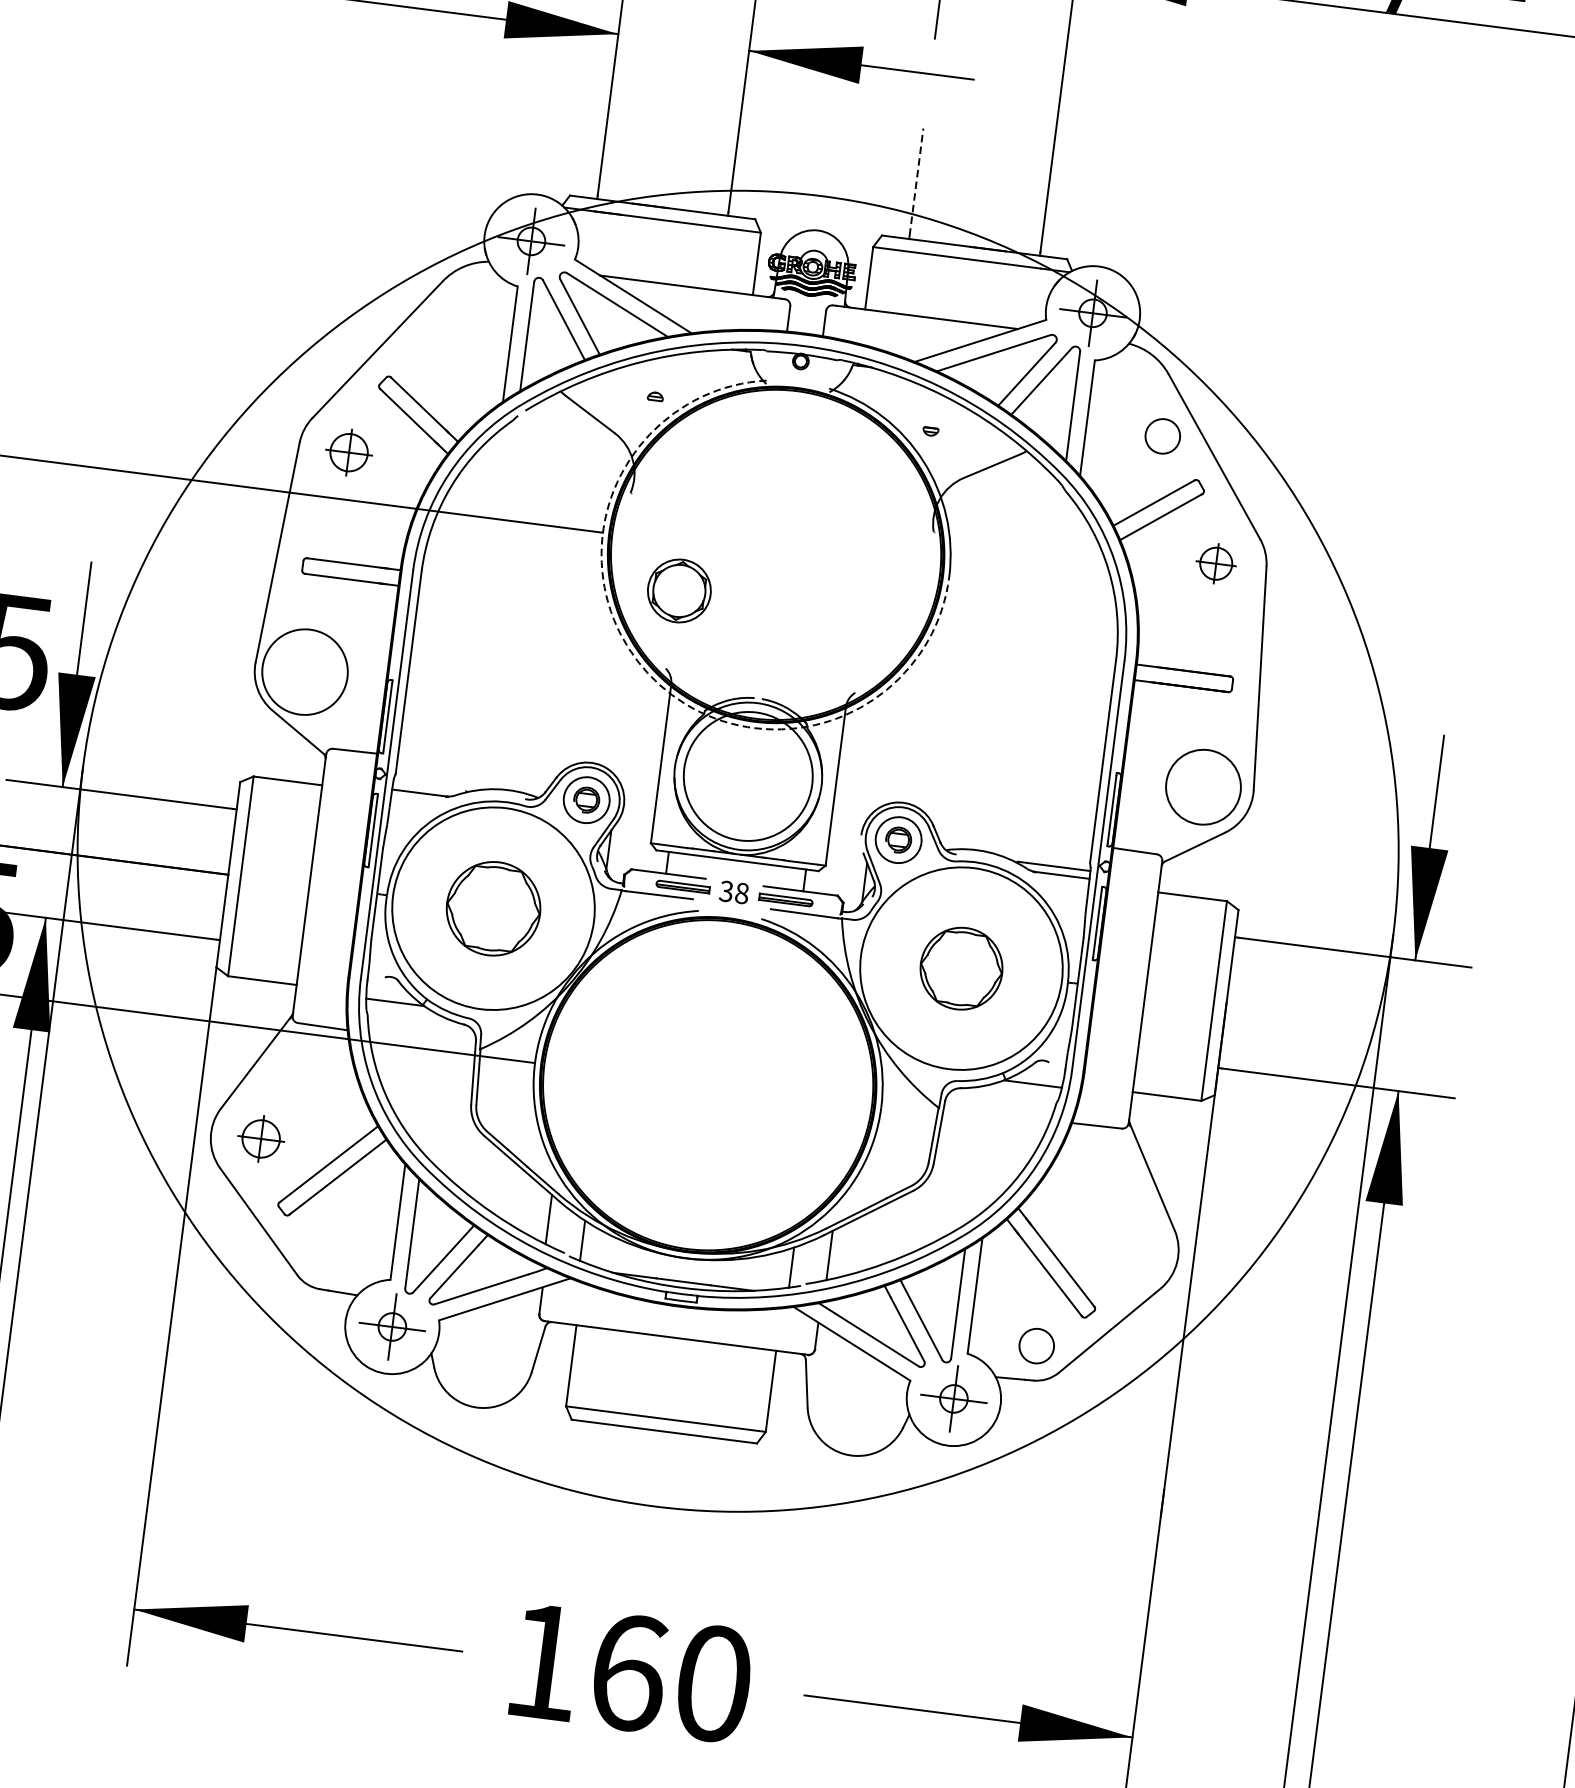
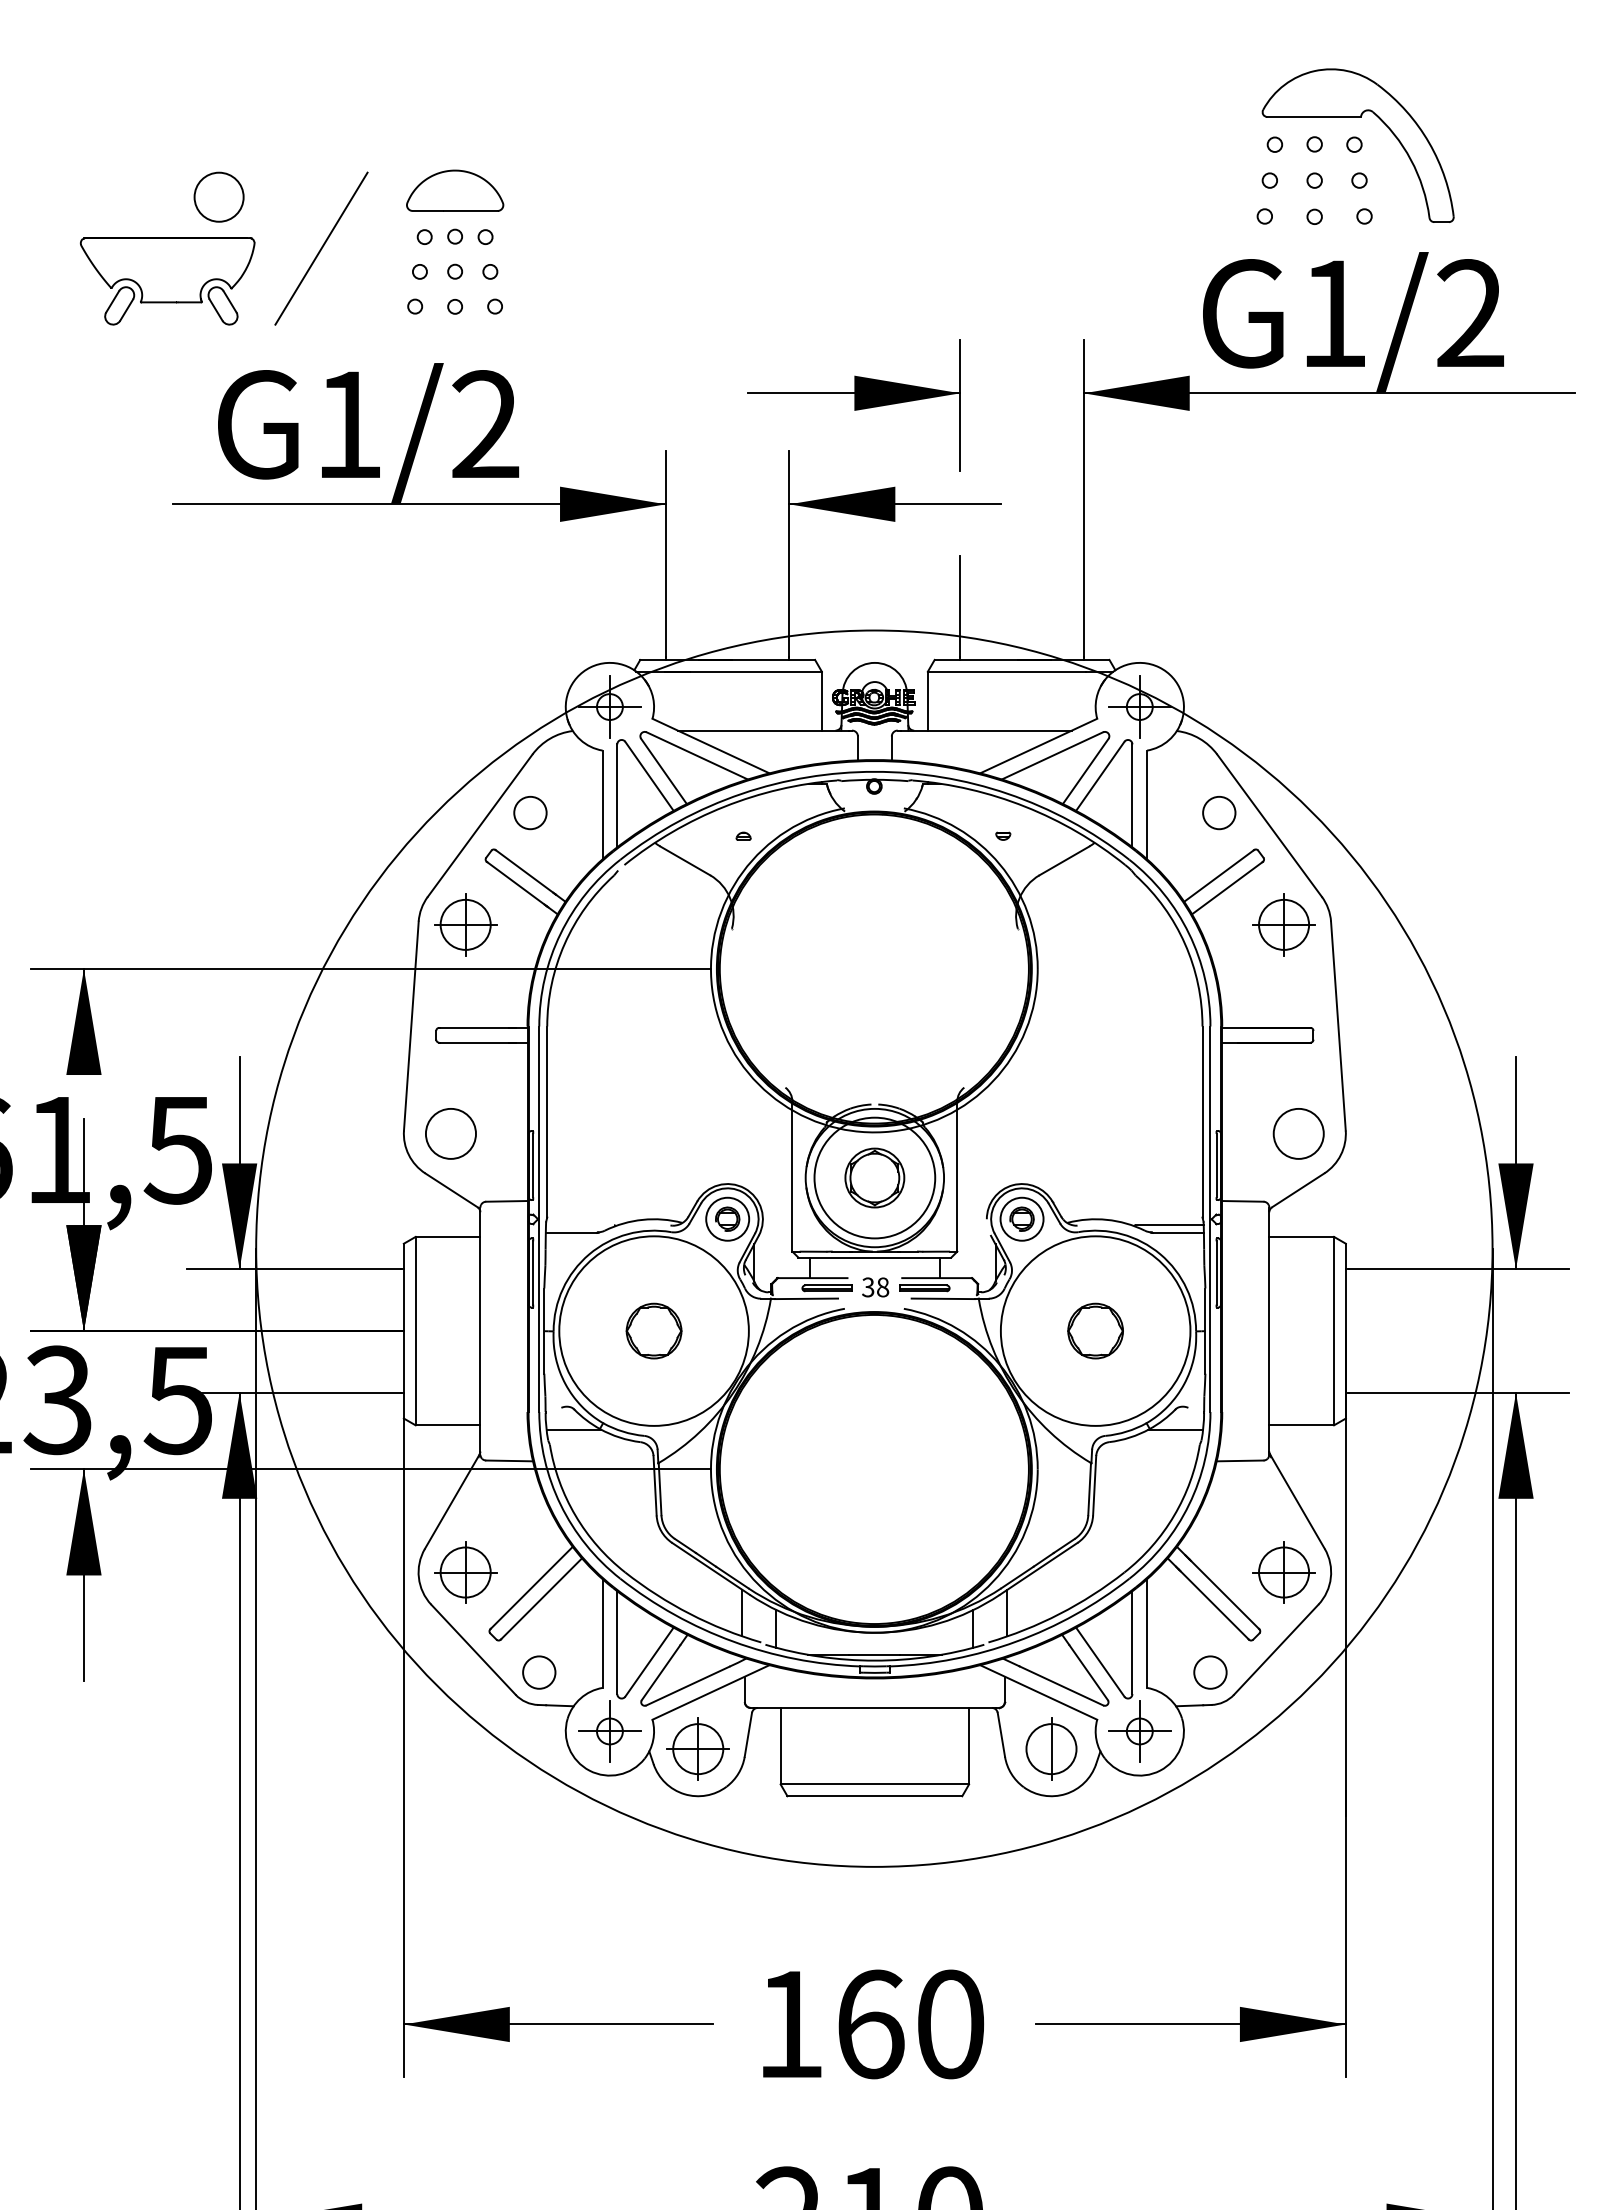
line: (916, 182) -> (960, 606), dashed -> solid
circle: (432, 342) -> (530, 812), added
part: (348, 452) -> (465, 924), size x1.43
part: (1215, 563) -> (1283, 924), size x1.67
part: (679, 590) -> (874, 1177), moved
circle: (304, 671) -> (450, 1133), size x0.62
arc: (647, 673) -> (769, 1094), dashed -> solid
circle: (1203, 786) -> (1298, 1133), size x0.71
part: (492, 907) -> (653, 1330), size x0.62
part: (961, 967) -> (1095, 1330), size x0.71
part: (260, 1138) -> (465, 1572), size x1.43
part: (1127, 1249) -> (1283, 1572), added
circle: (325, 1254) -> (539, 1672), added
part: (482, 1356) -> (697, 1748), added
part: (858, 1404) -> (1051, 1748), added

